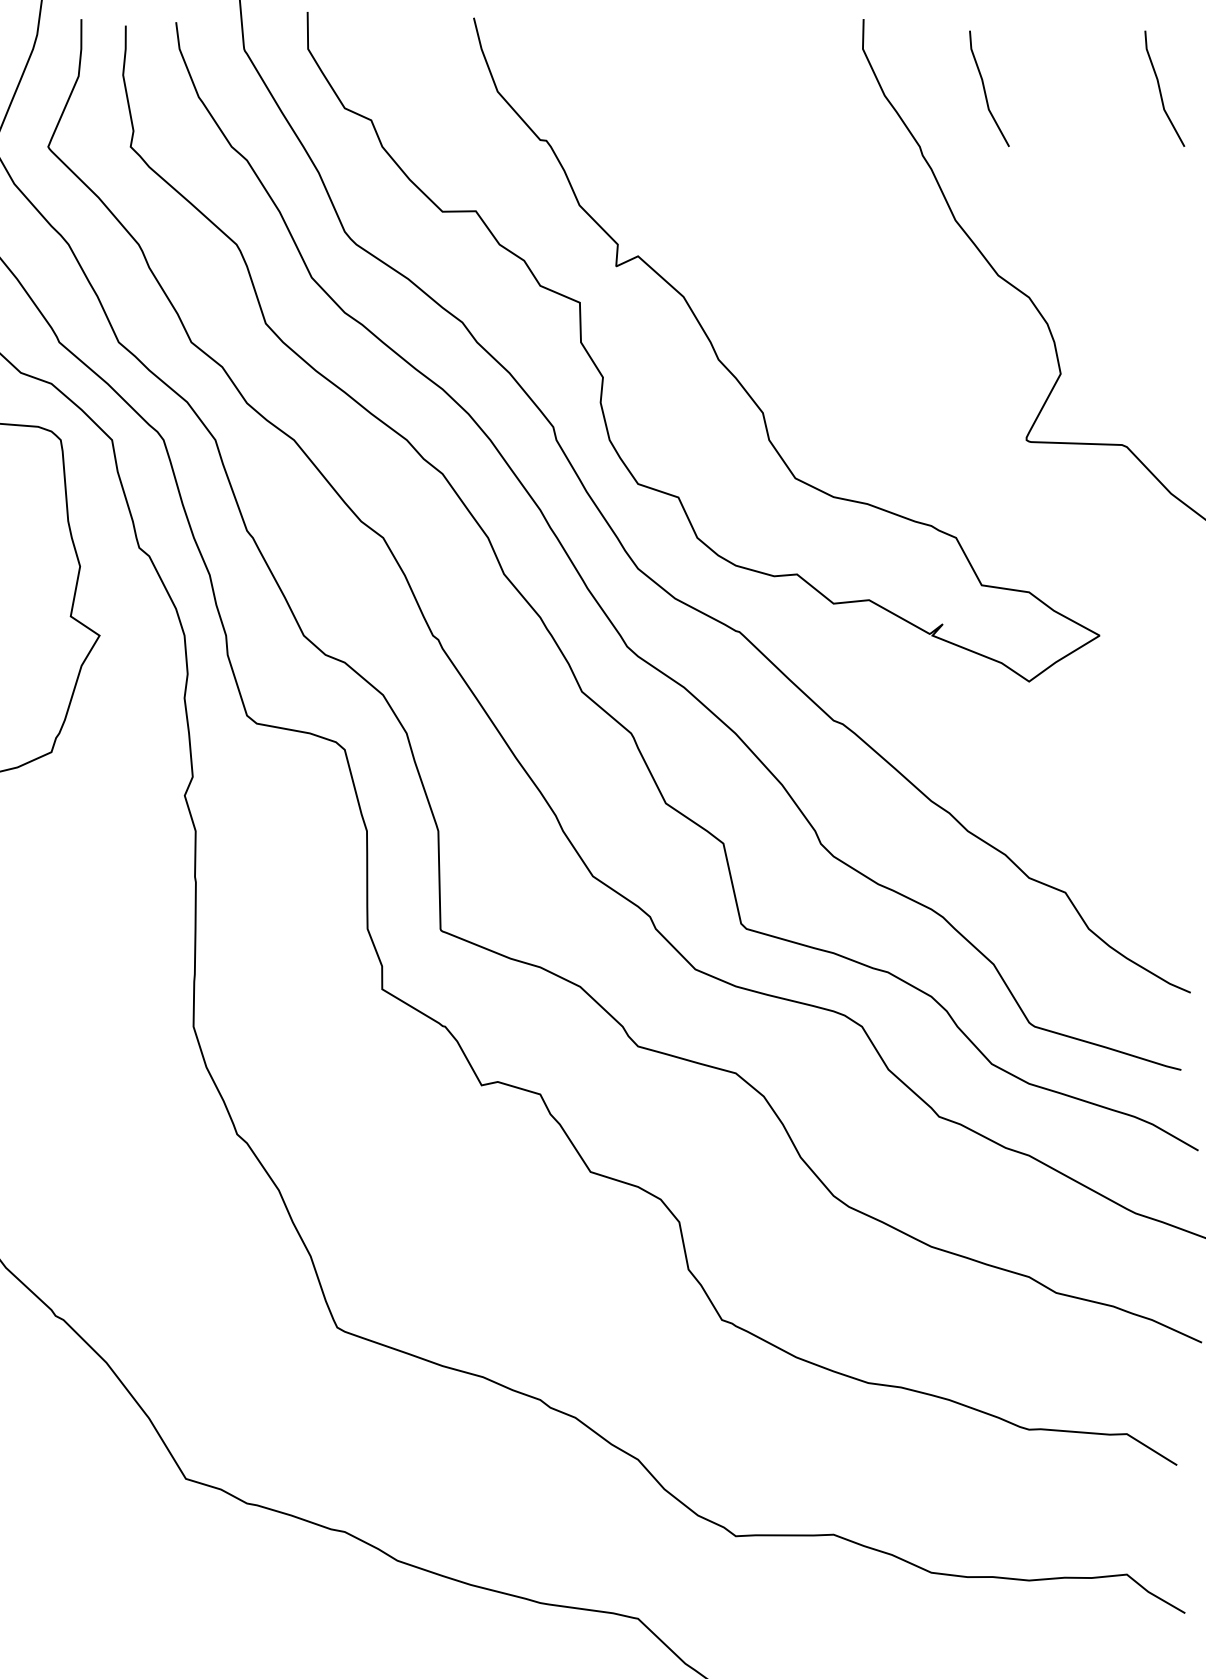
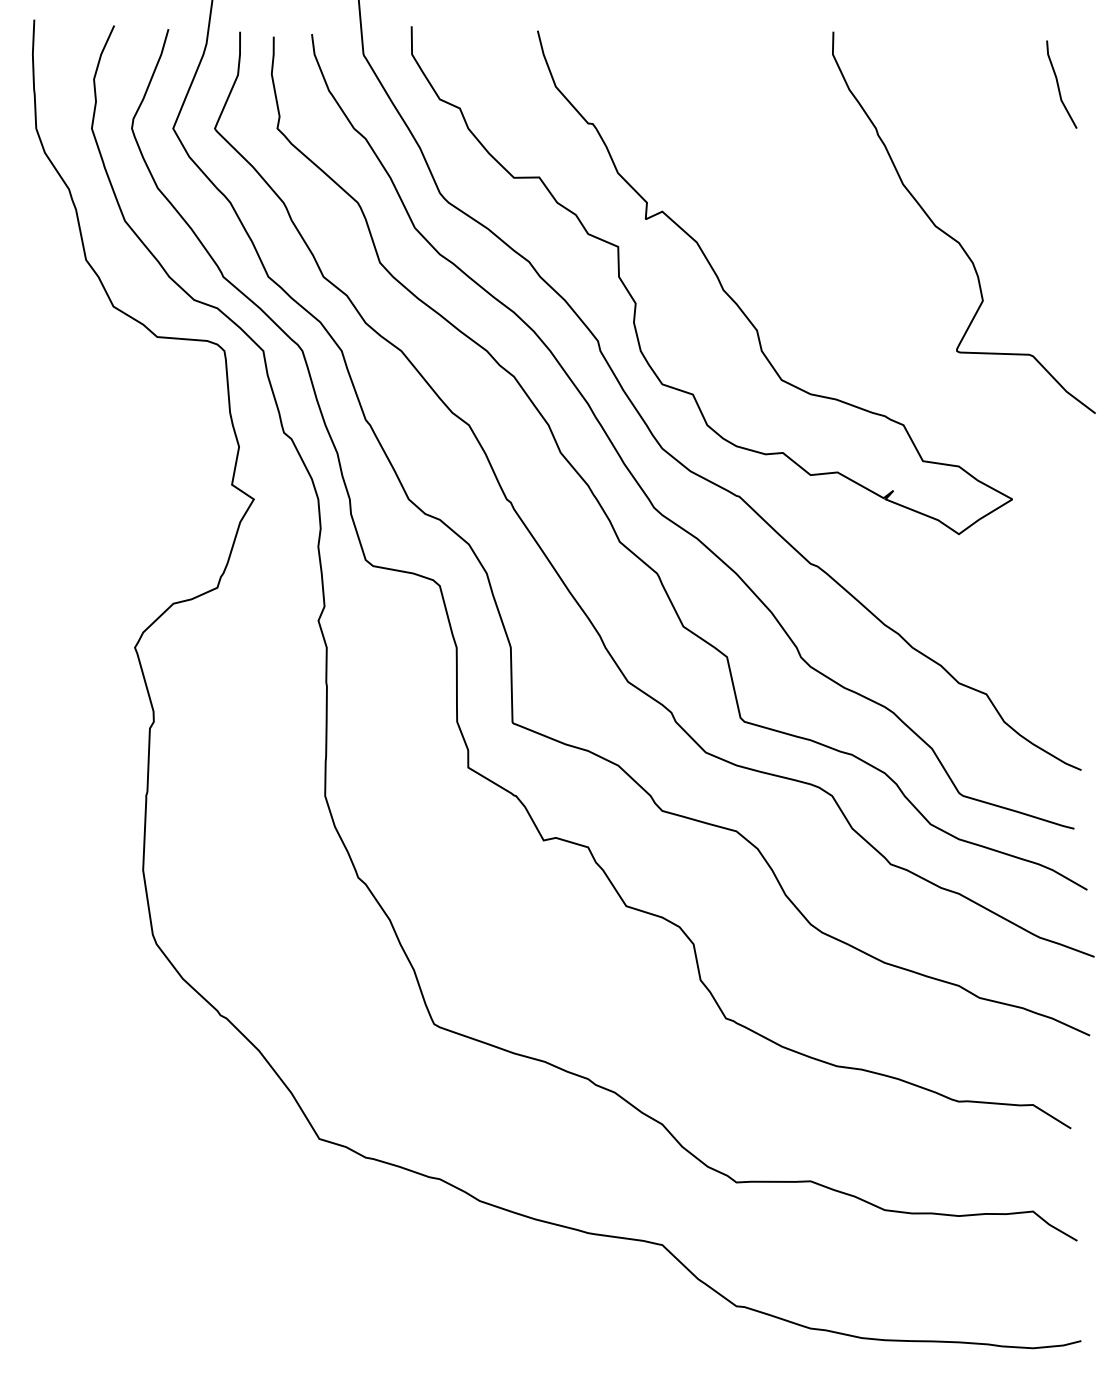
line: (986, 91) -> (926, 86), removed

